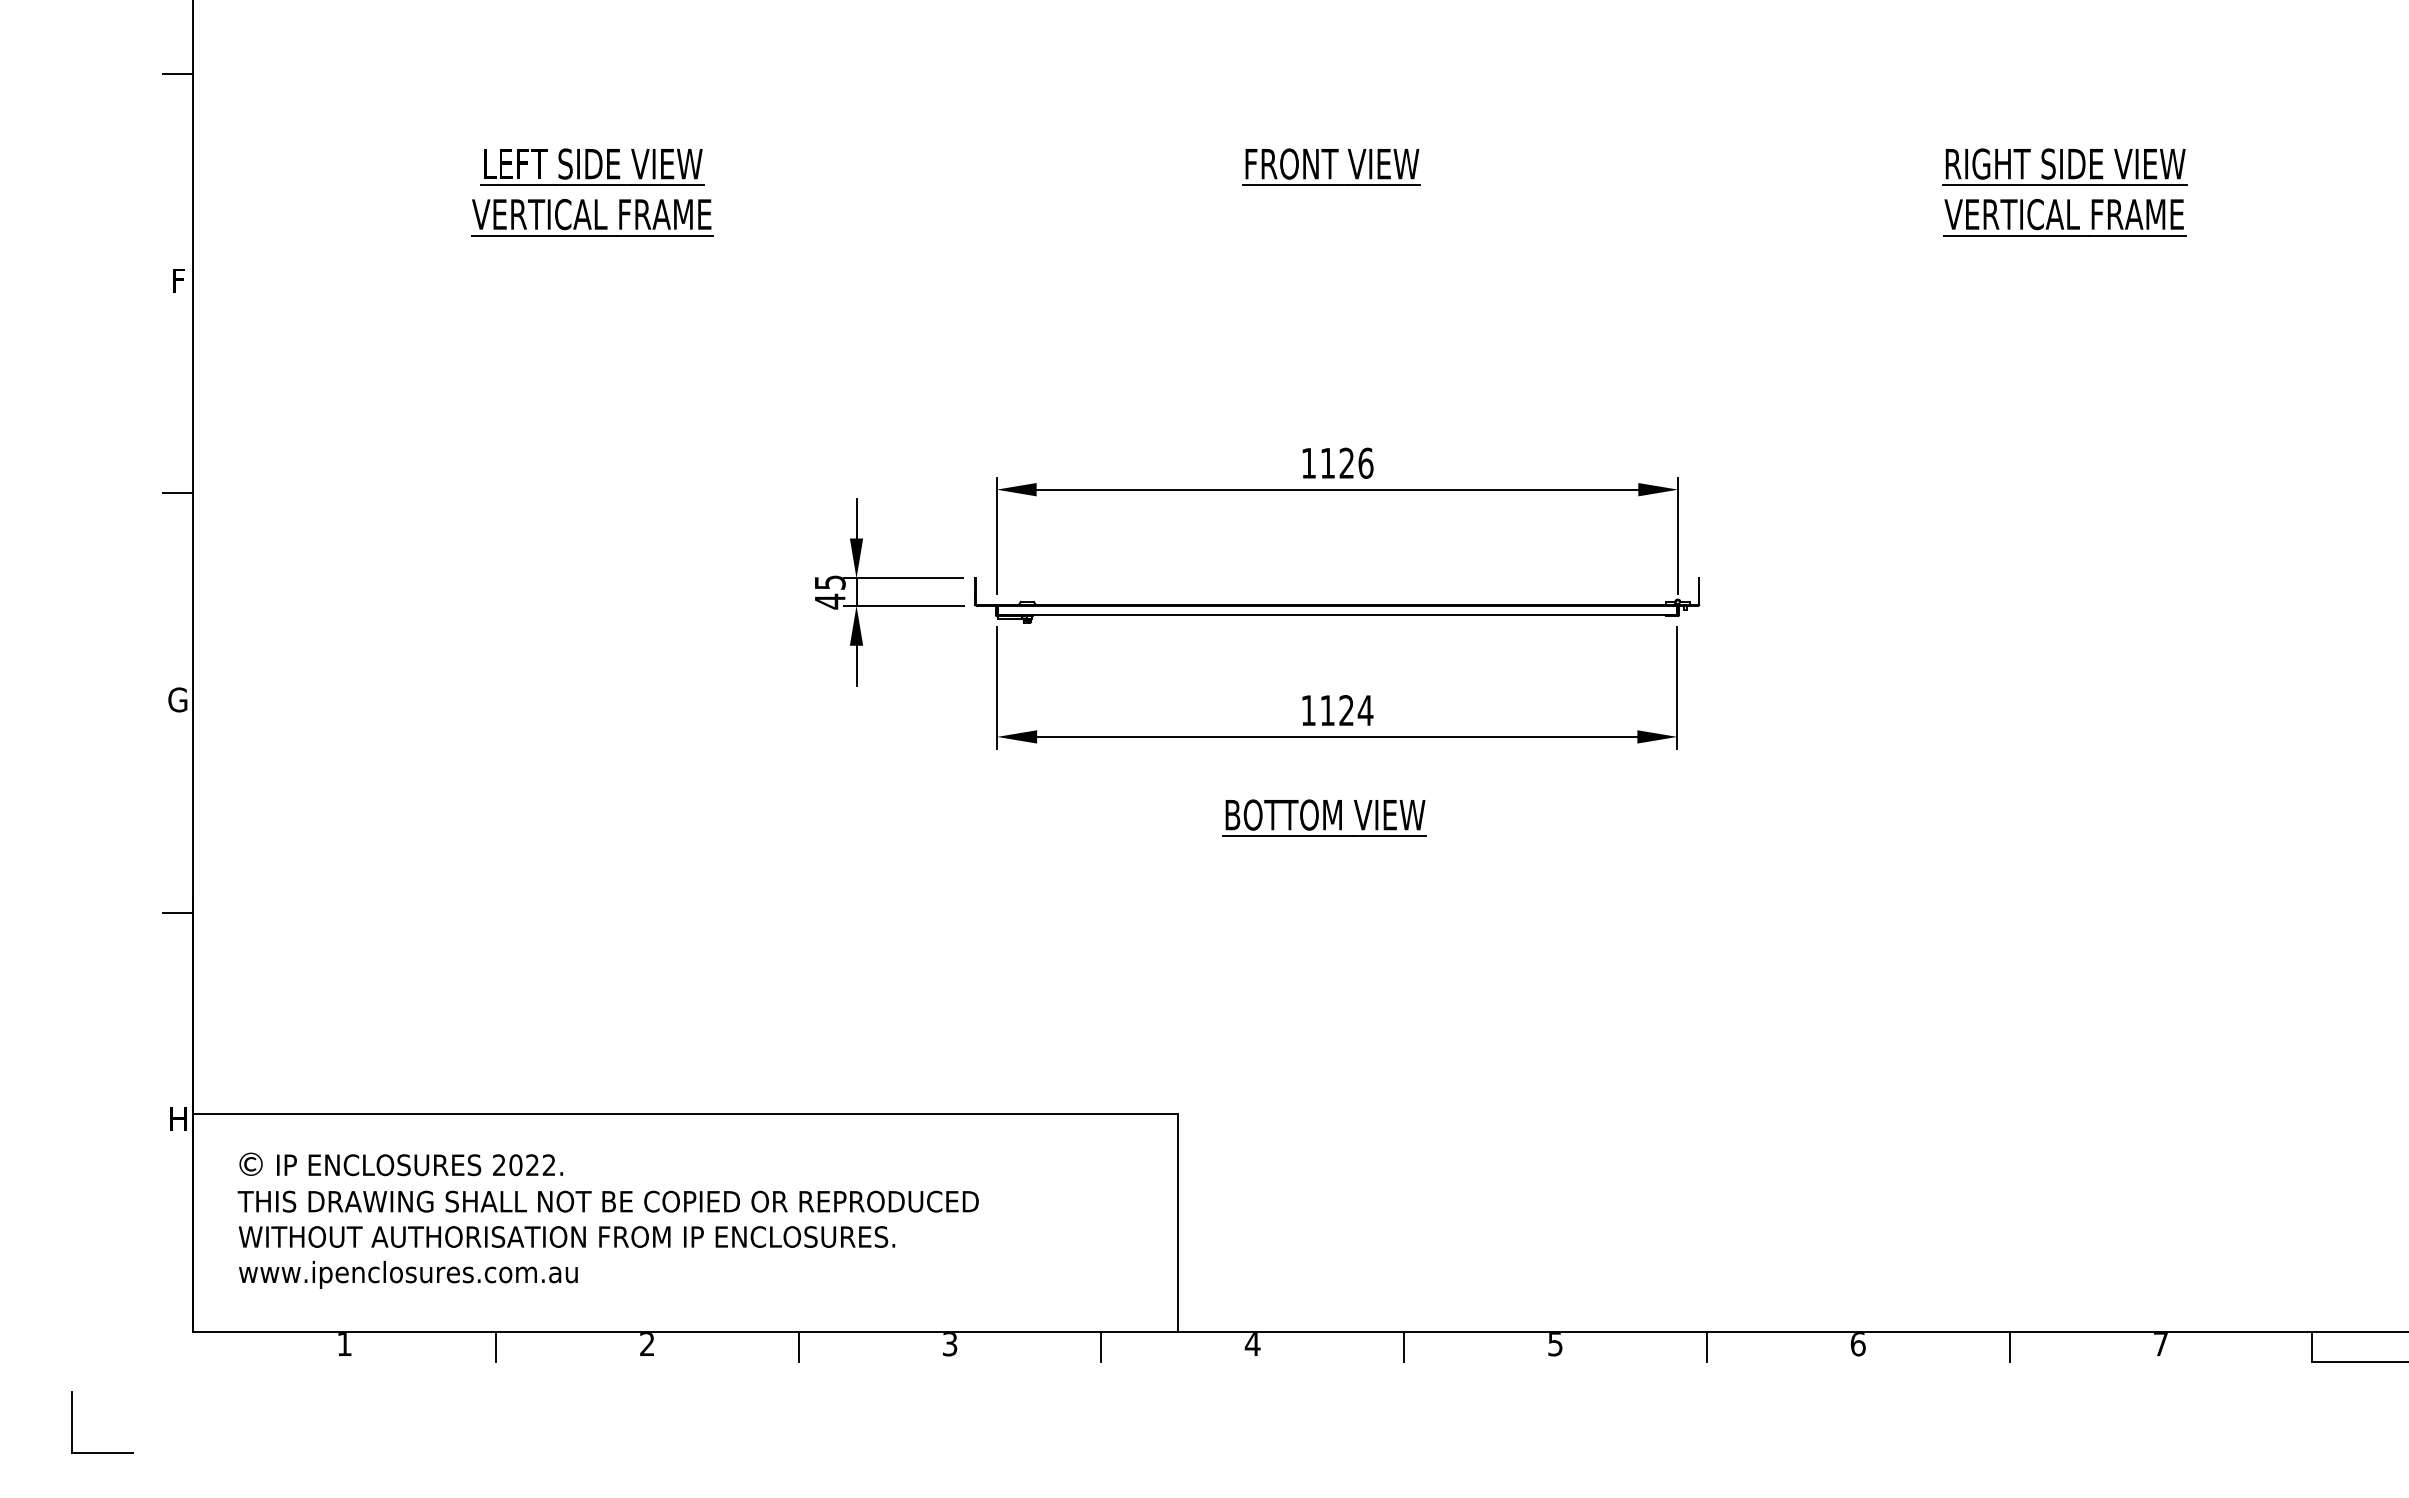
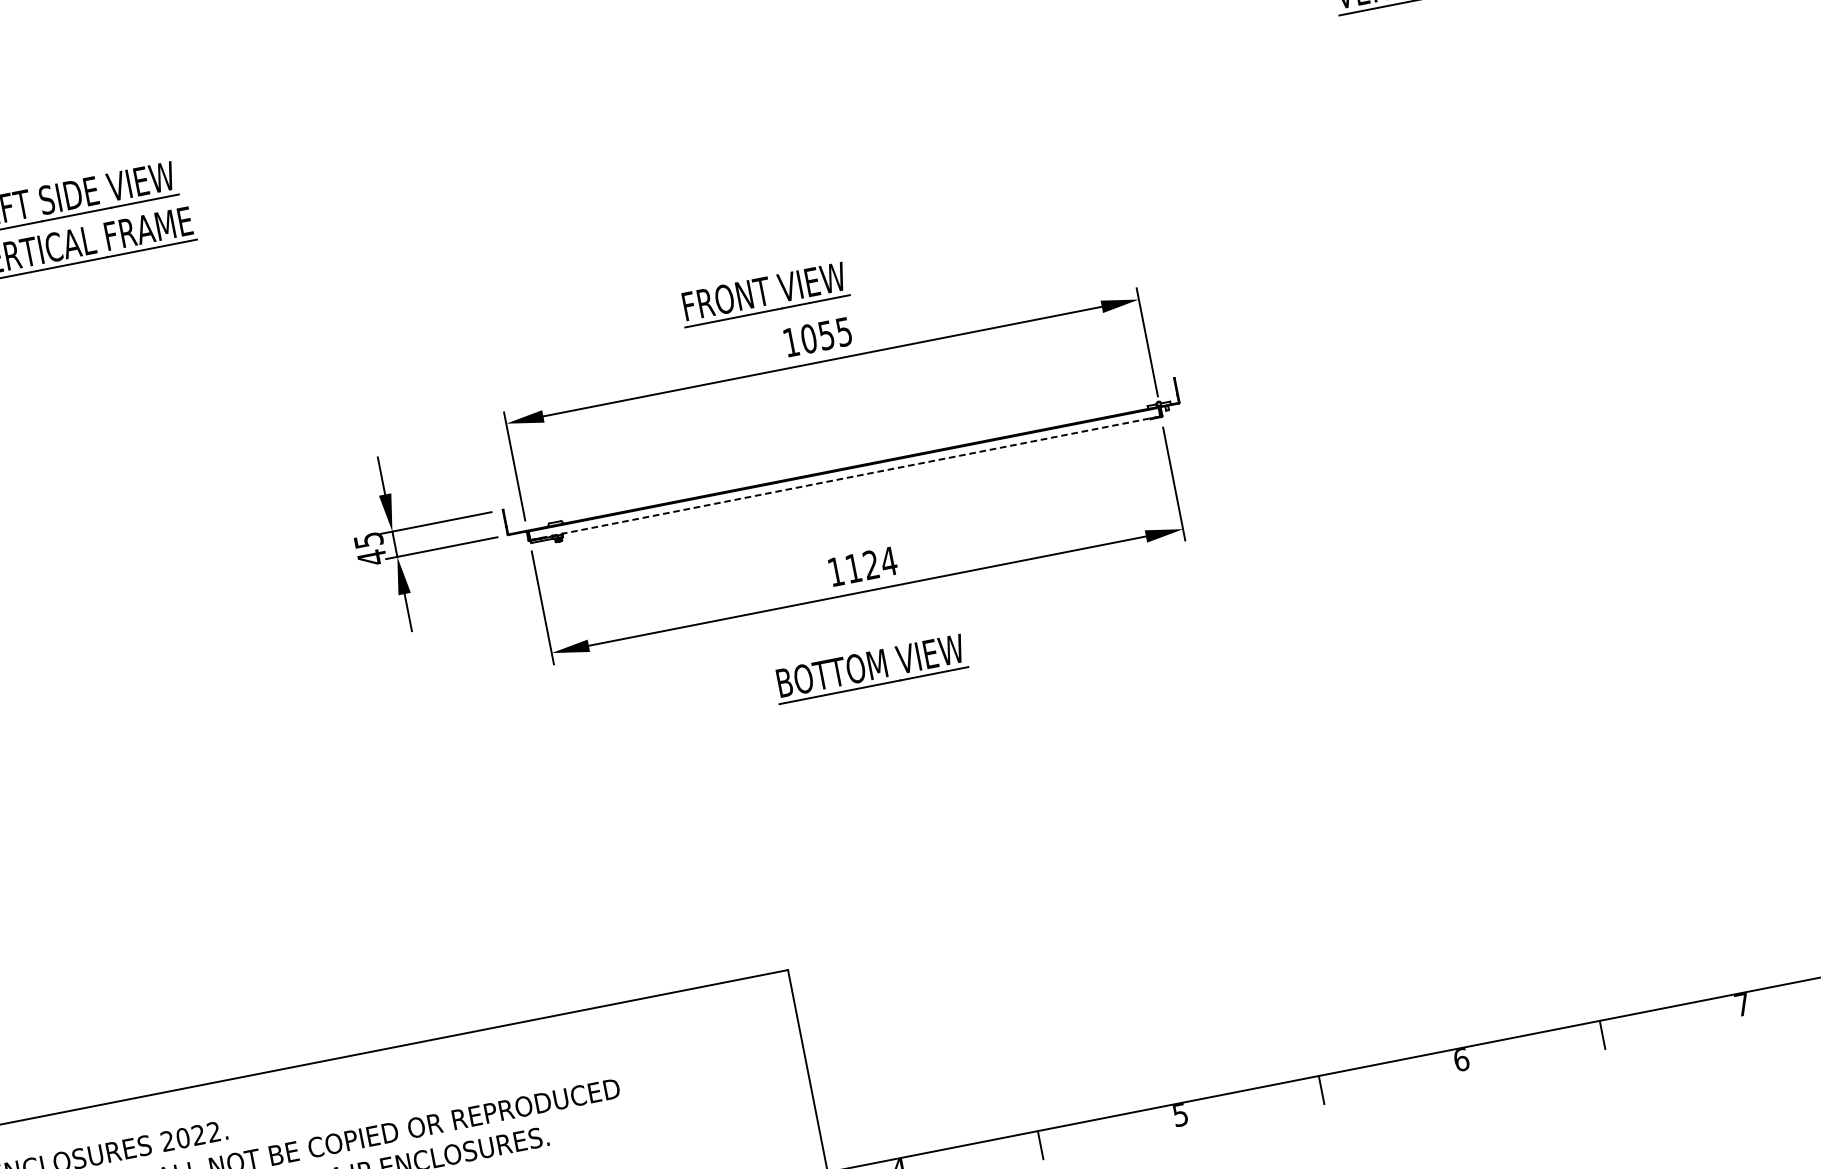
part: (1331, 166) -> (764, 293), moved
text: (1346, 462) -> (826, 334), 1126 -> 1055
line: (1337, 615) -> (845, 478), solid -> dashed

